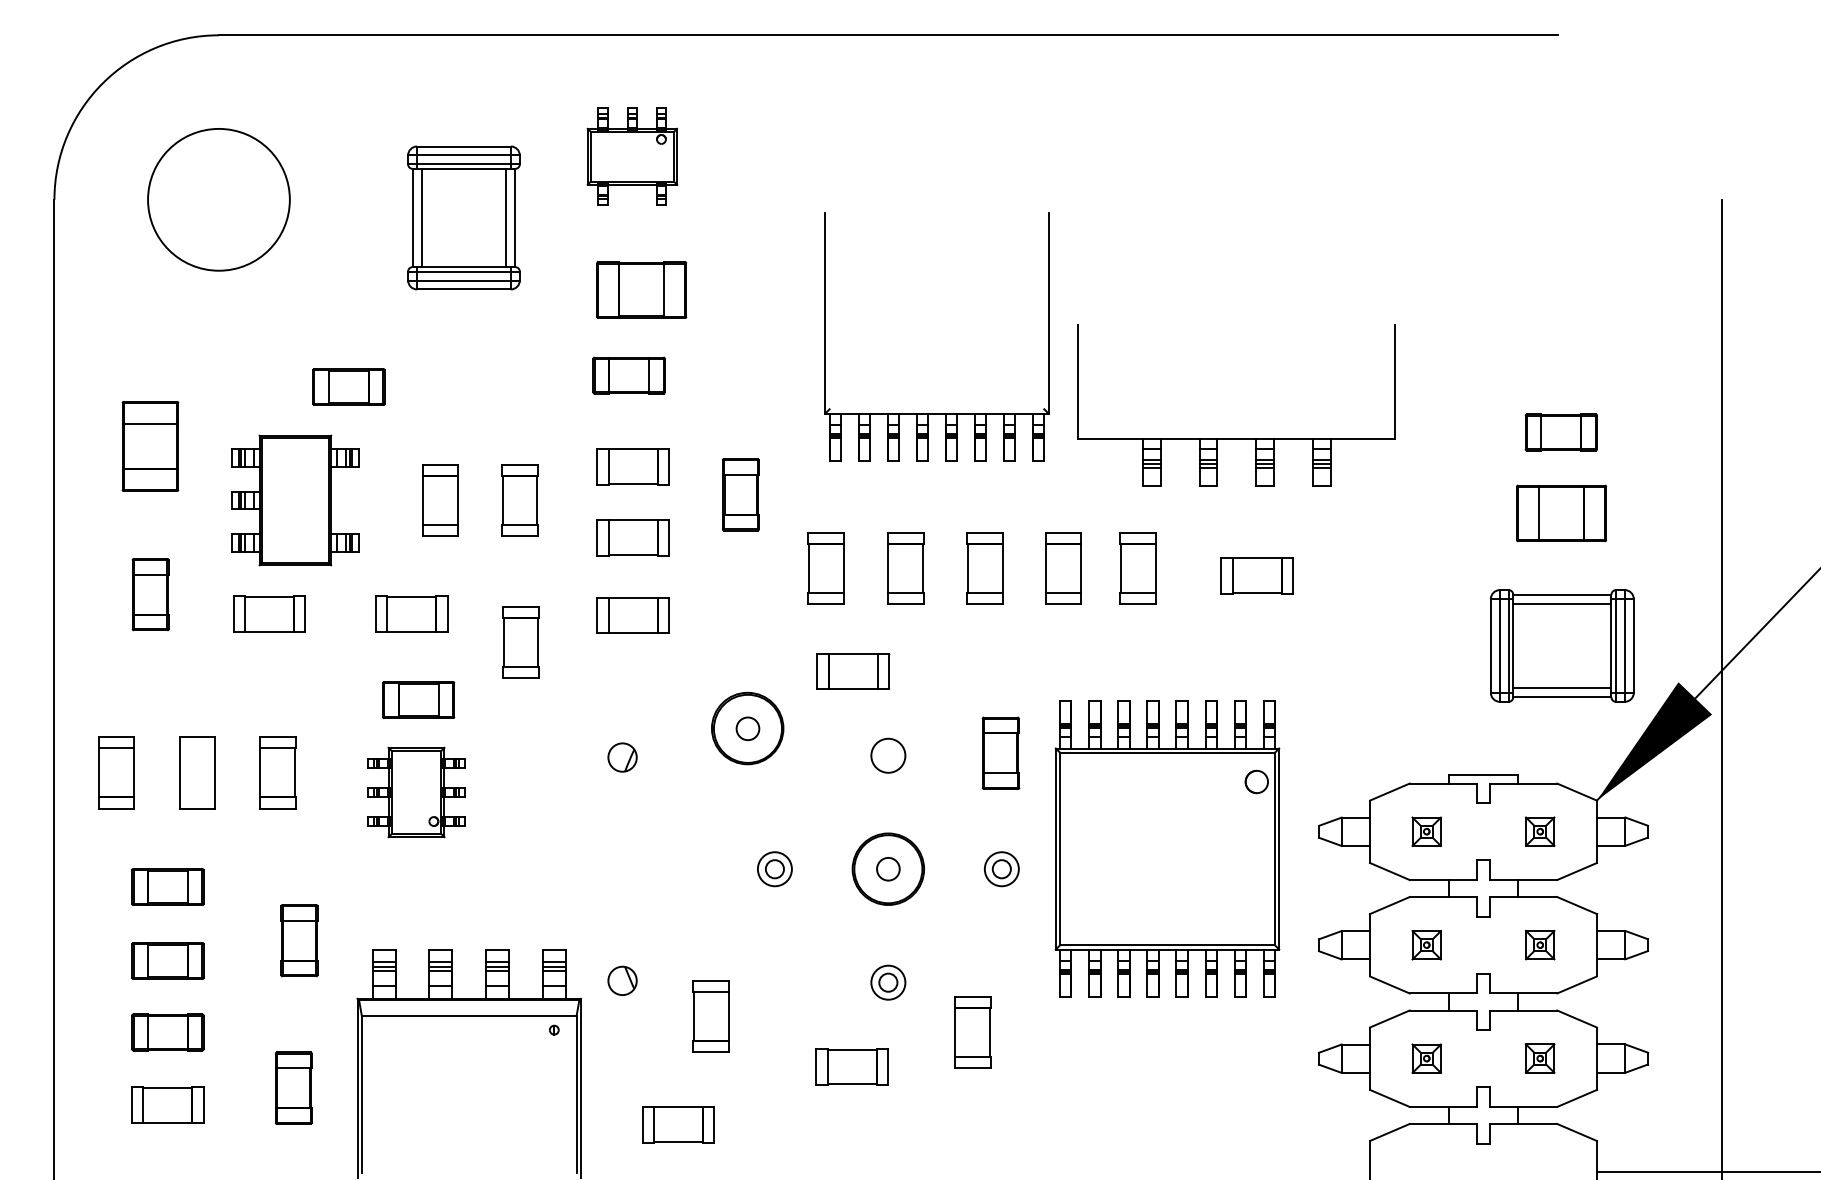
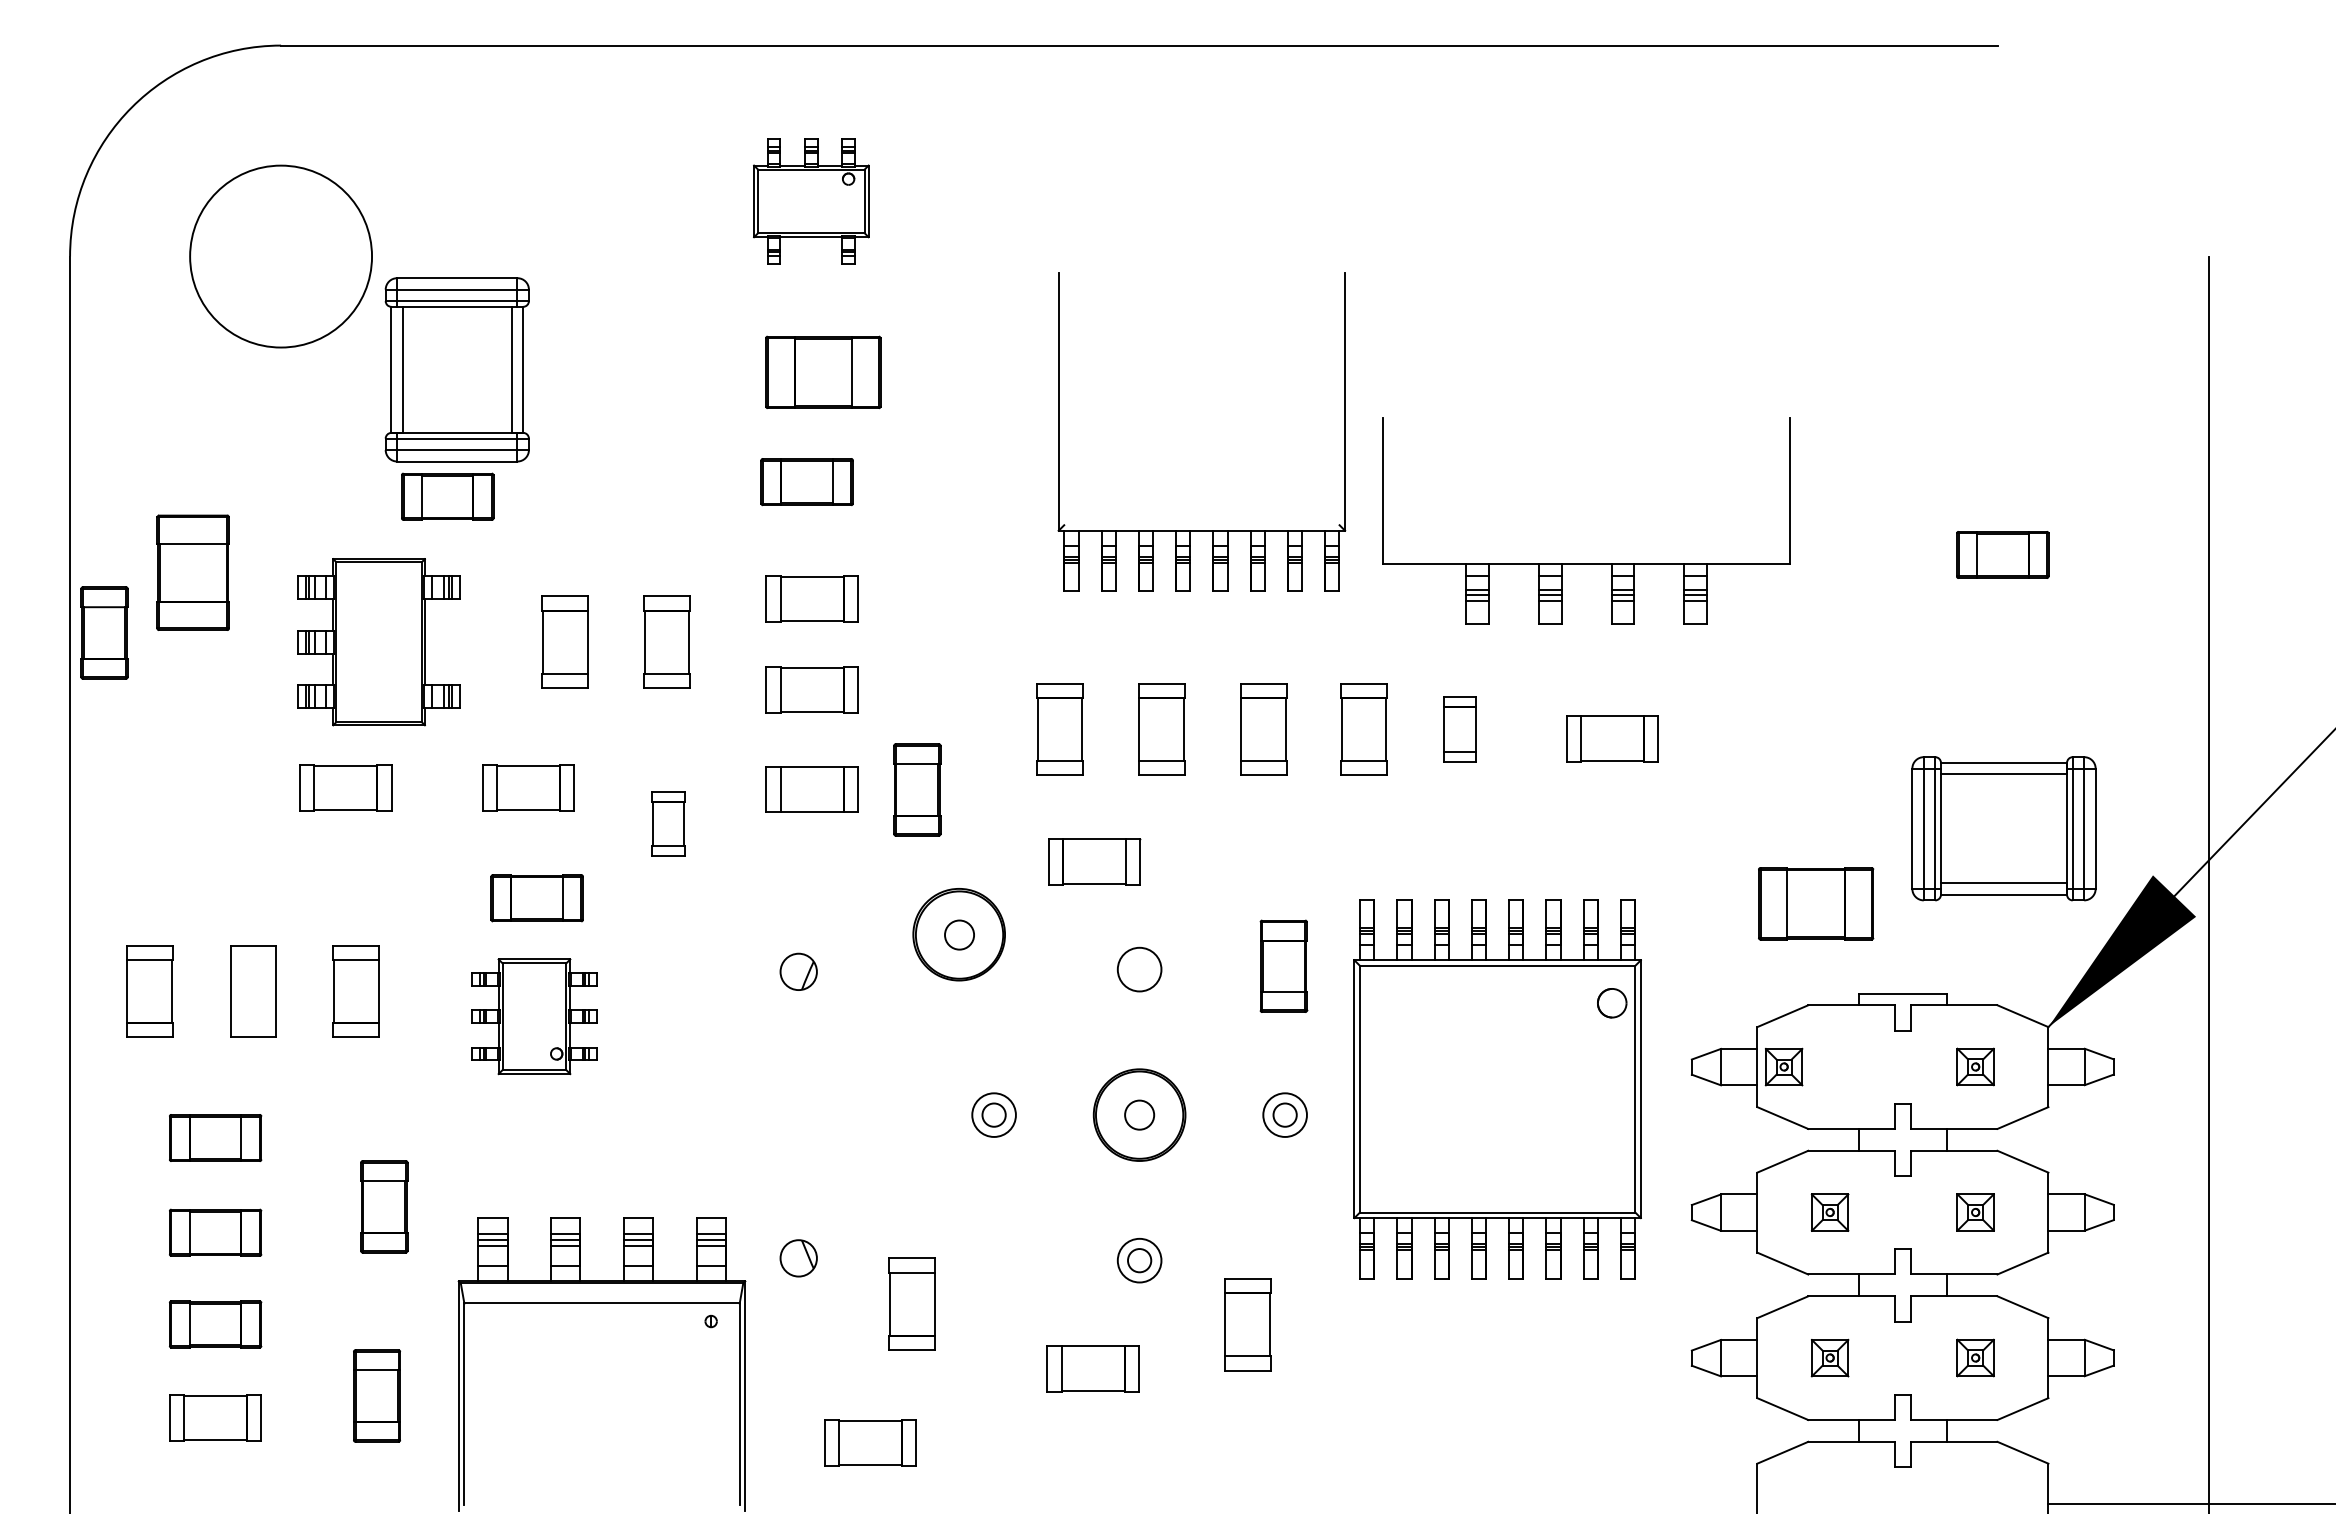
part: (463, 217) -> (456, 369), moved
part: (740, 494) -> (917, 789), moved
part: (1561, 513) -> (1816, 903), moved
part: (1137, 568) -> (1459, 729), size x0.7
part: (150, 594) -> (104, 632), moved
part: (521, 641) -> (668, 823), size x0.7
part: (1426, 831) -> (1783, 1066), moved

